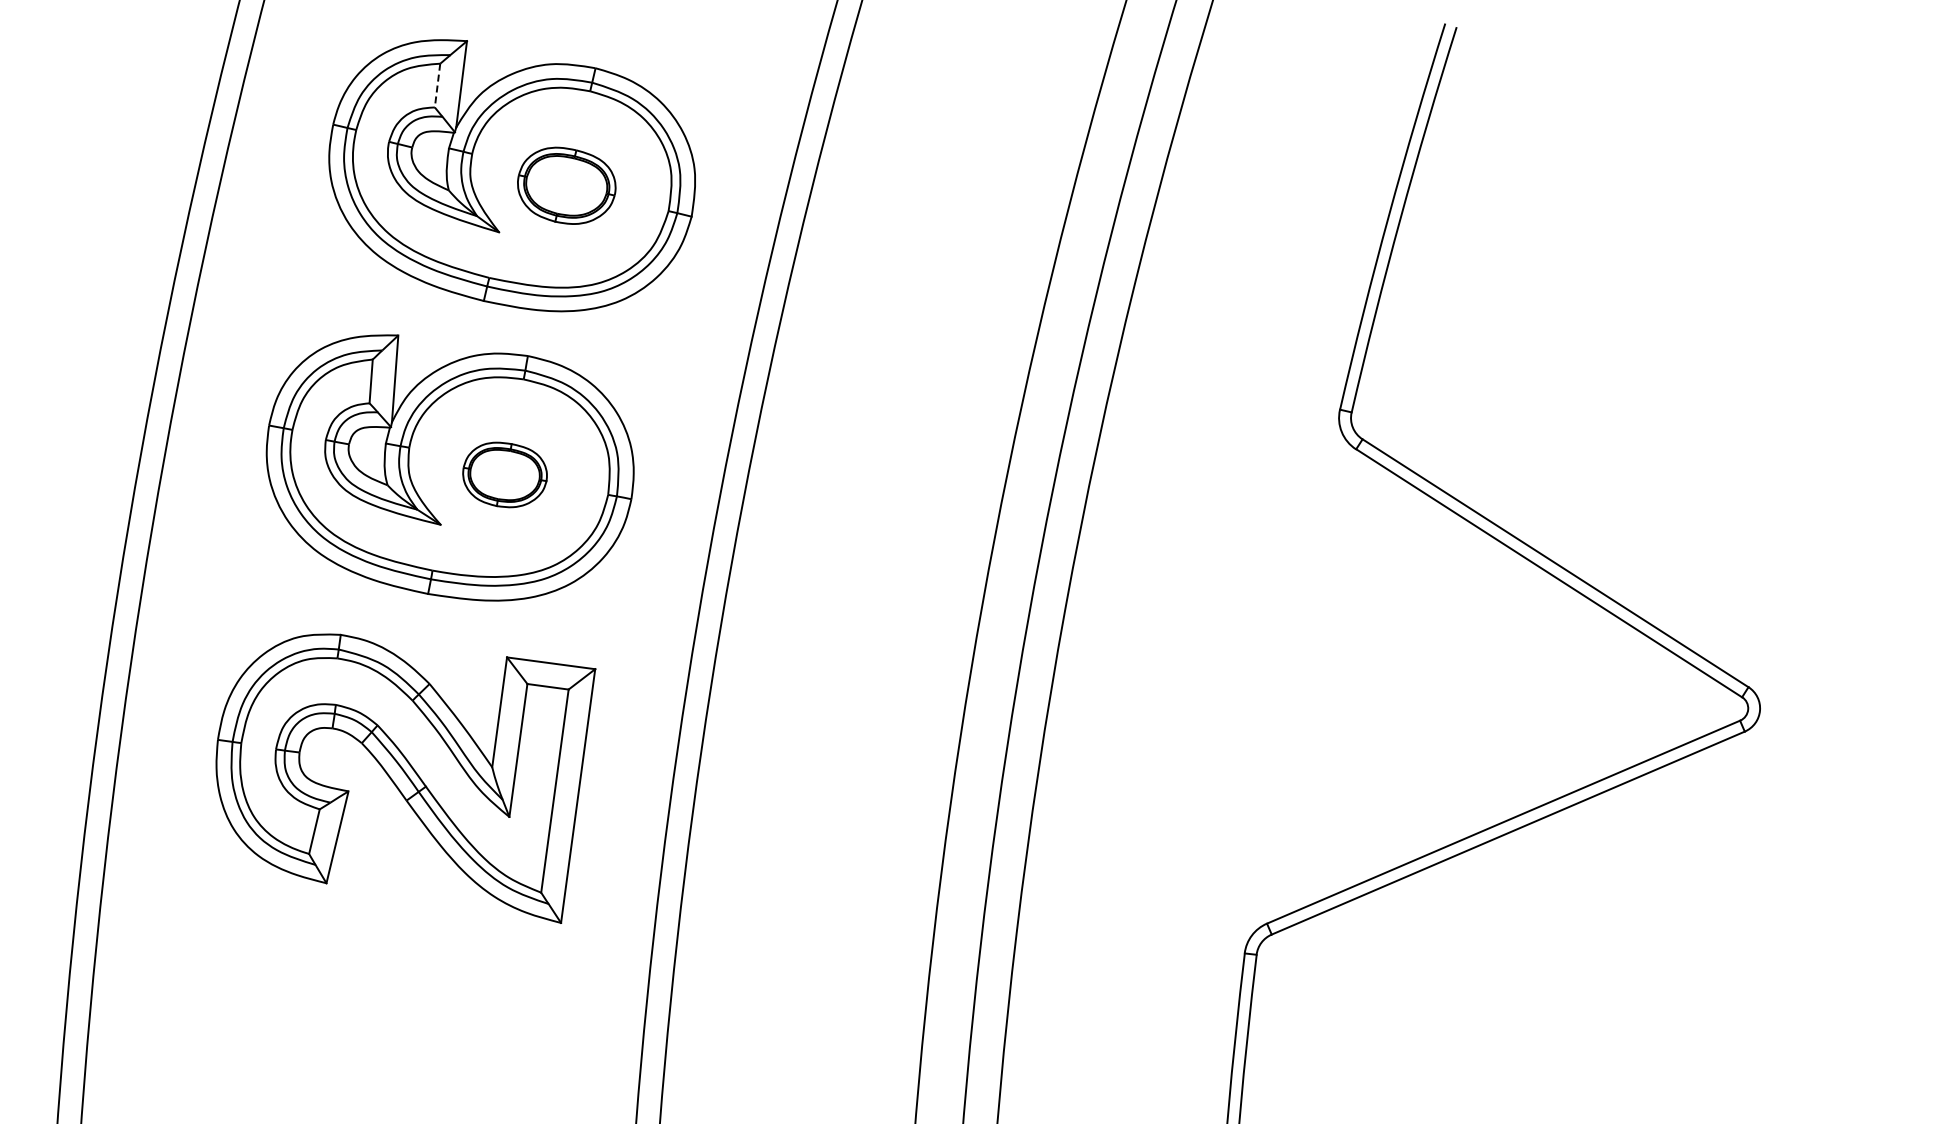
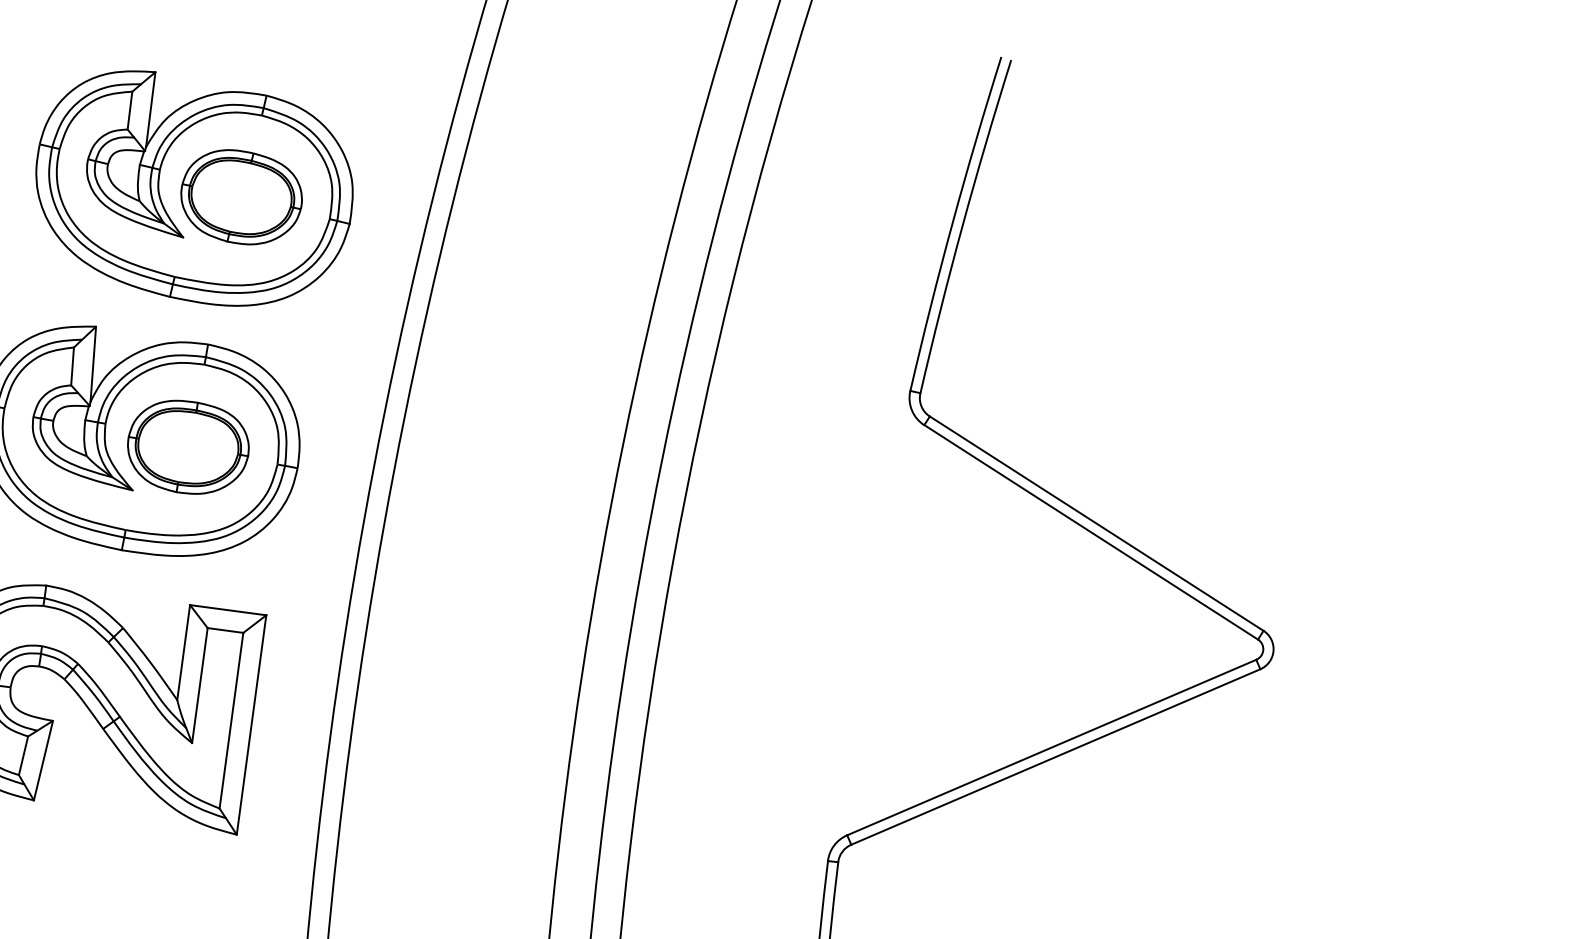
line: (437, 86) -> (129, 111), dashed -> solid
part: (566, 185) -> (241, 197), size x1.43
part: (504, 474) -> (187, 446), size x1.67

